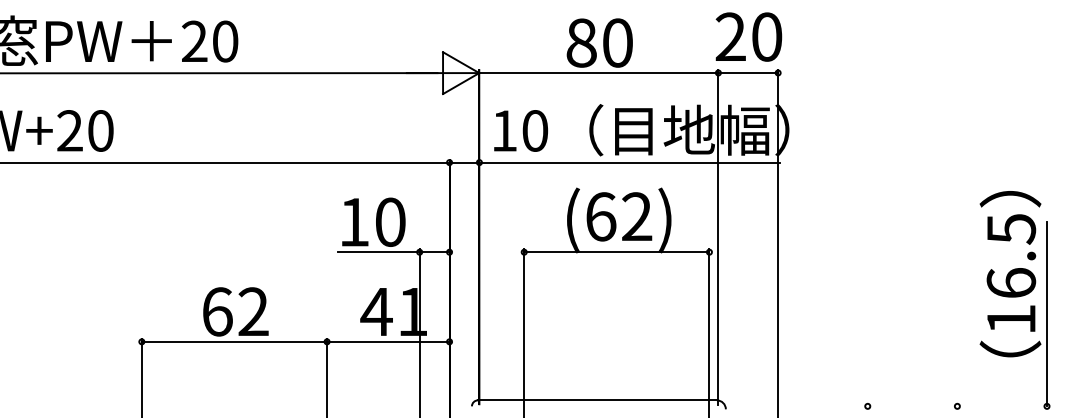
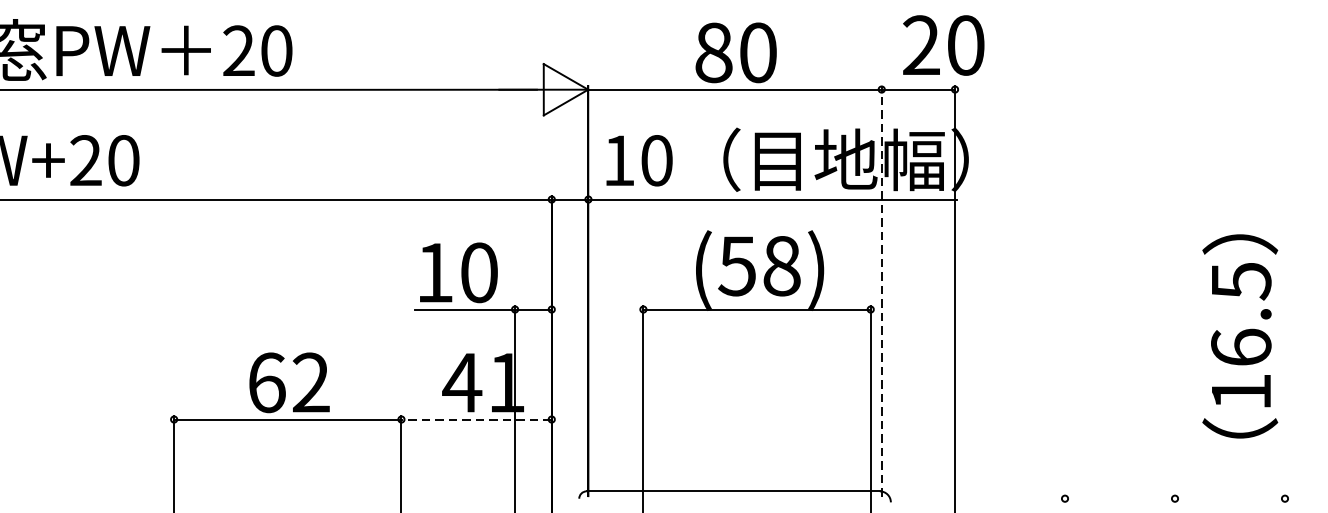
text: (748, 36) -> (943, 44), moved
text: (618, 216) -> (759, 265), (62) -> (58)
line: (718, 236) -> (881, 290), solid -> dashed
line: (1047, 313) -> (1285, 384), removed
line: (387, 341) -> (475, 419), solid -> dashed

